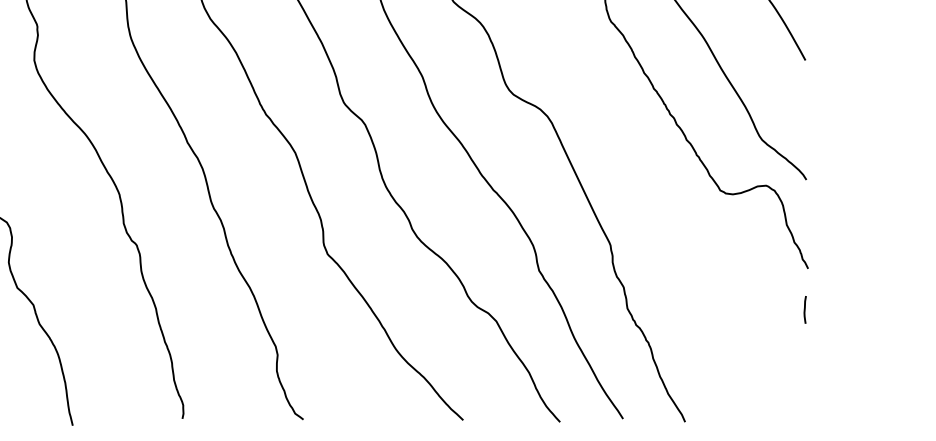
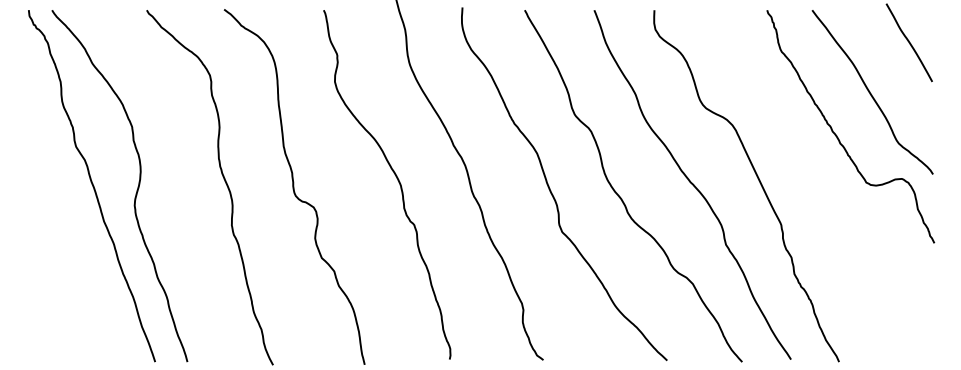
line: (804, 309) -> (931, 274), removed

